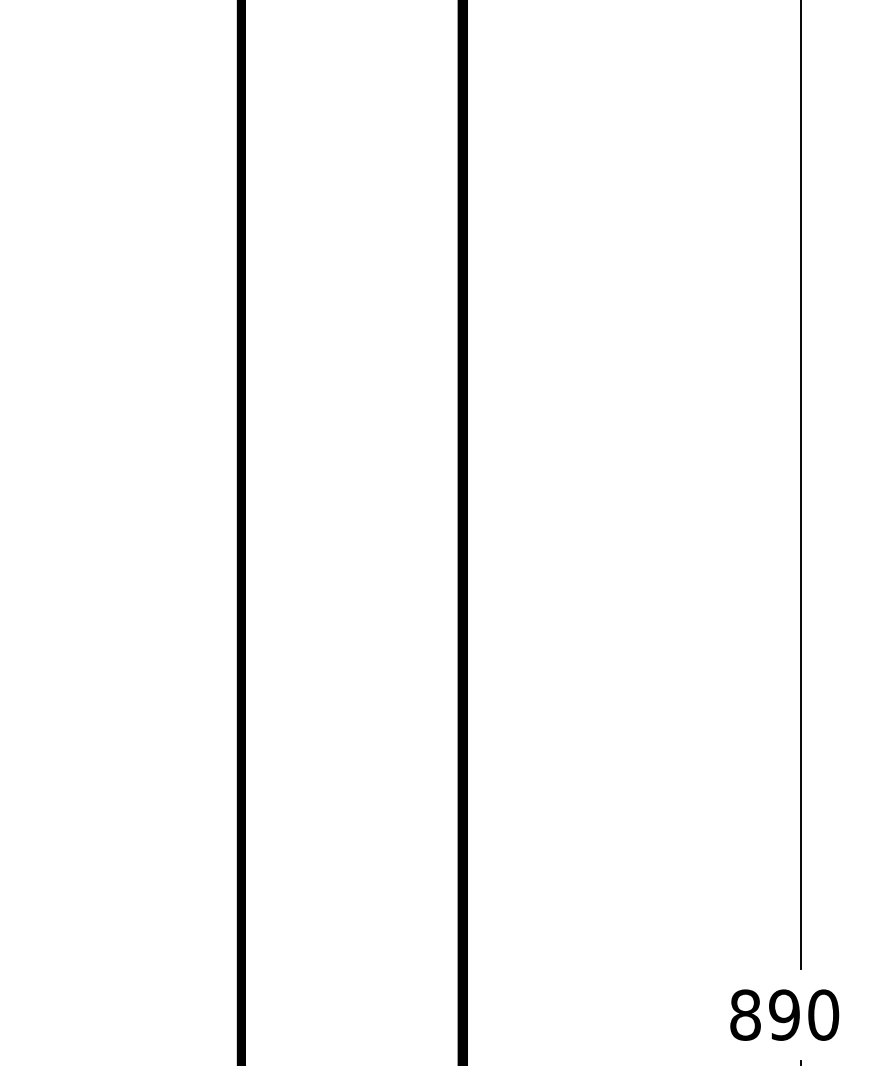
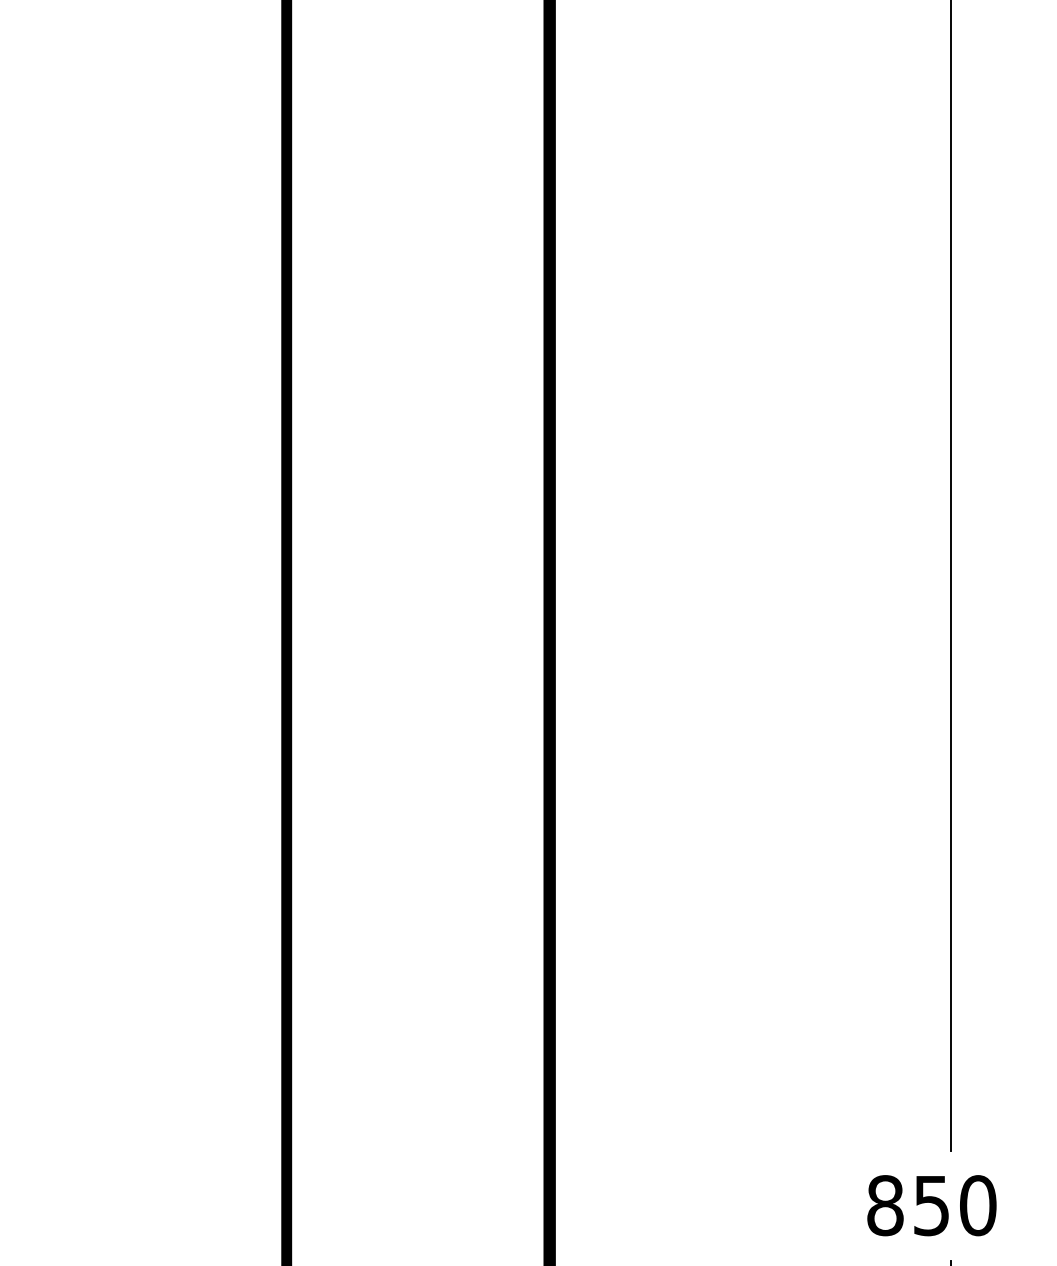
text: (784, 1014) -> (931, 1204), 890 -> 850

